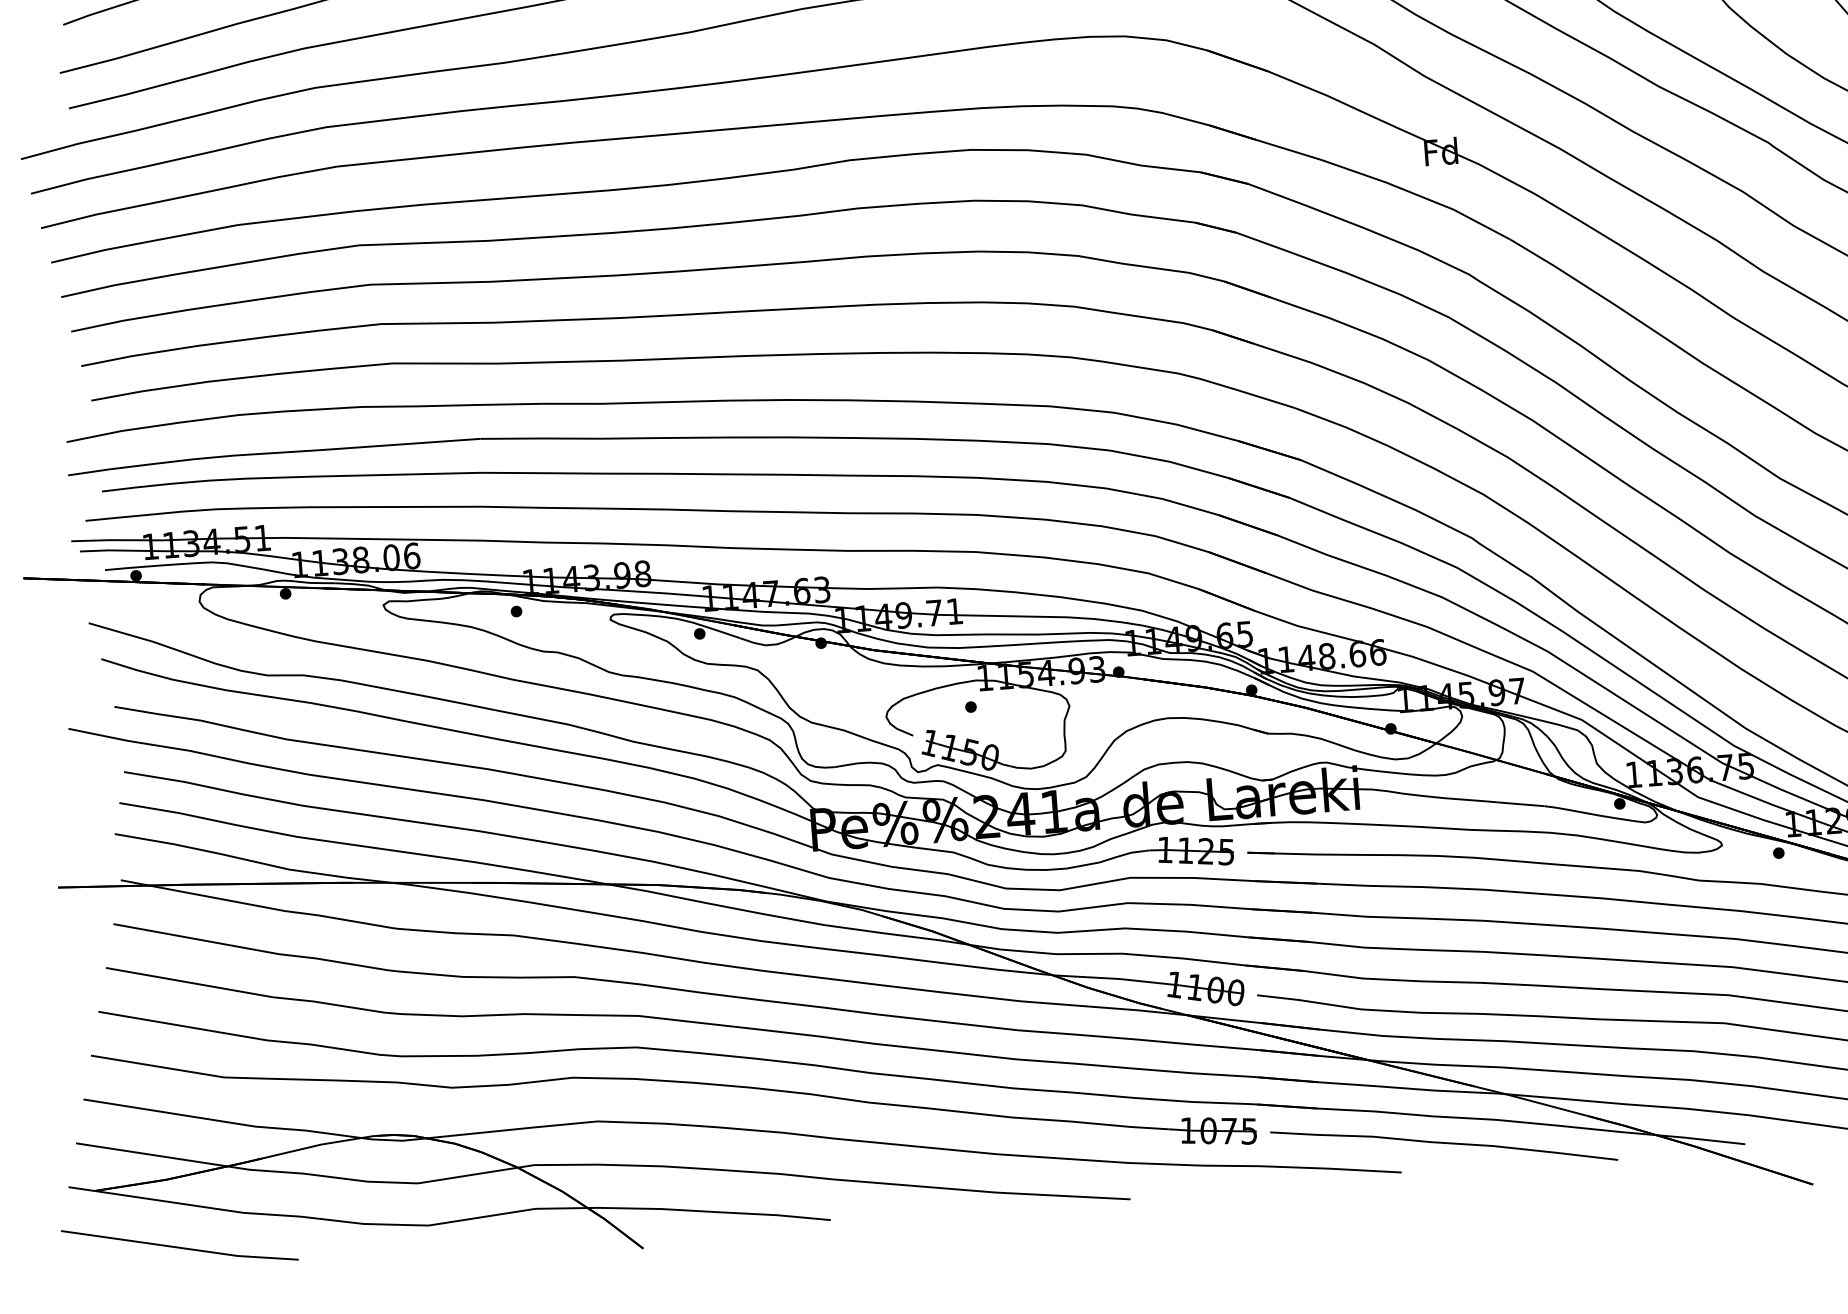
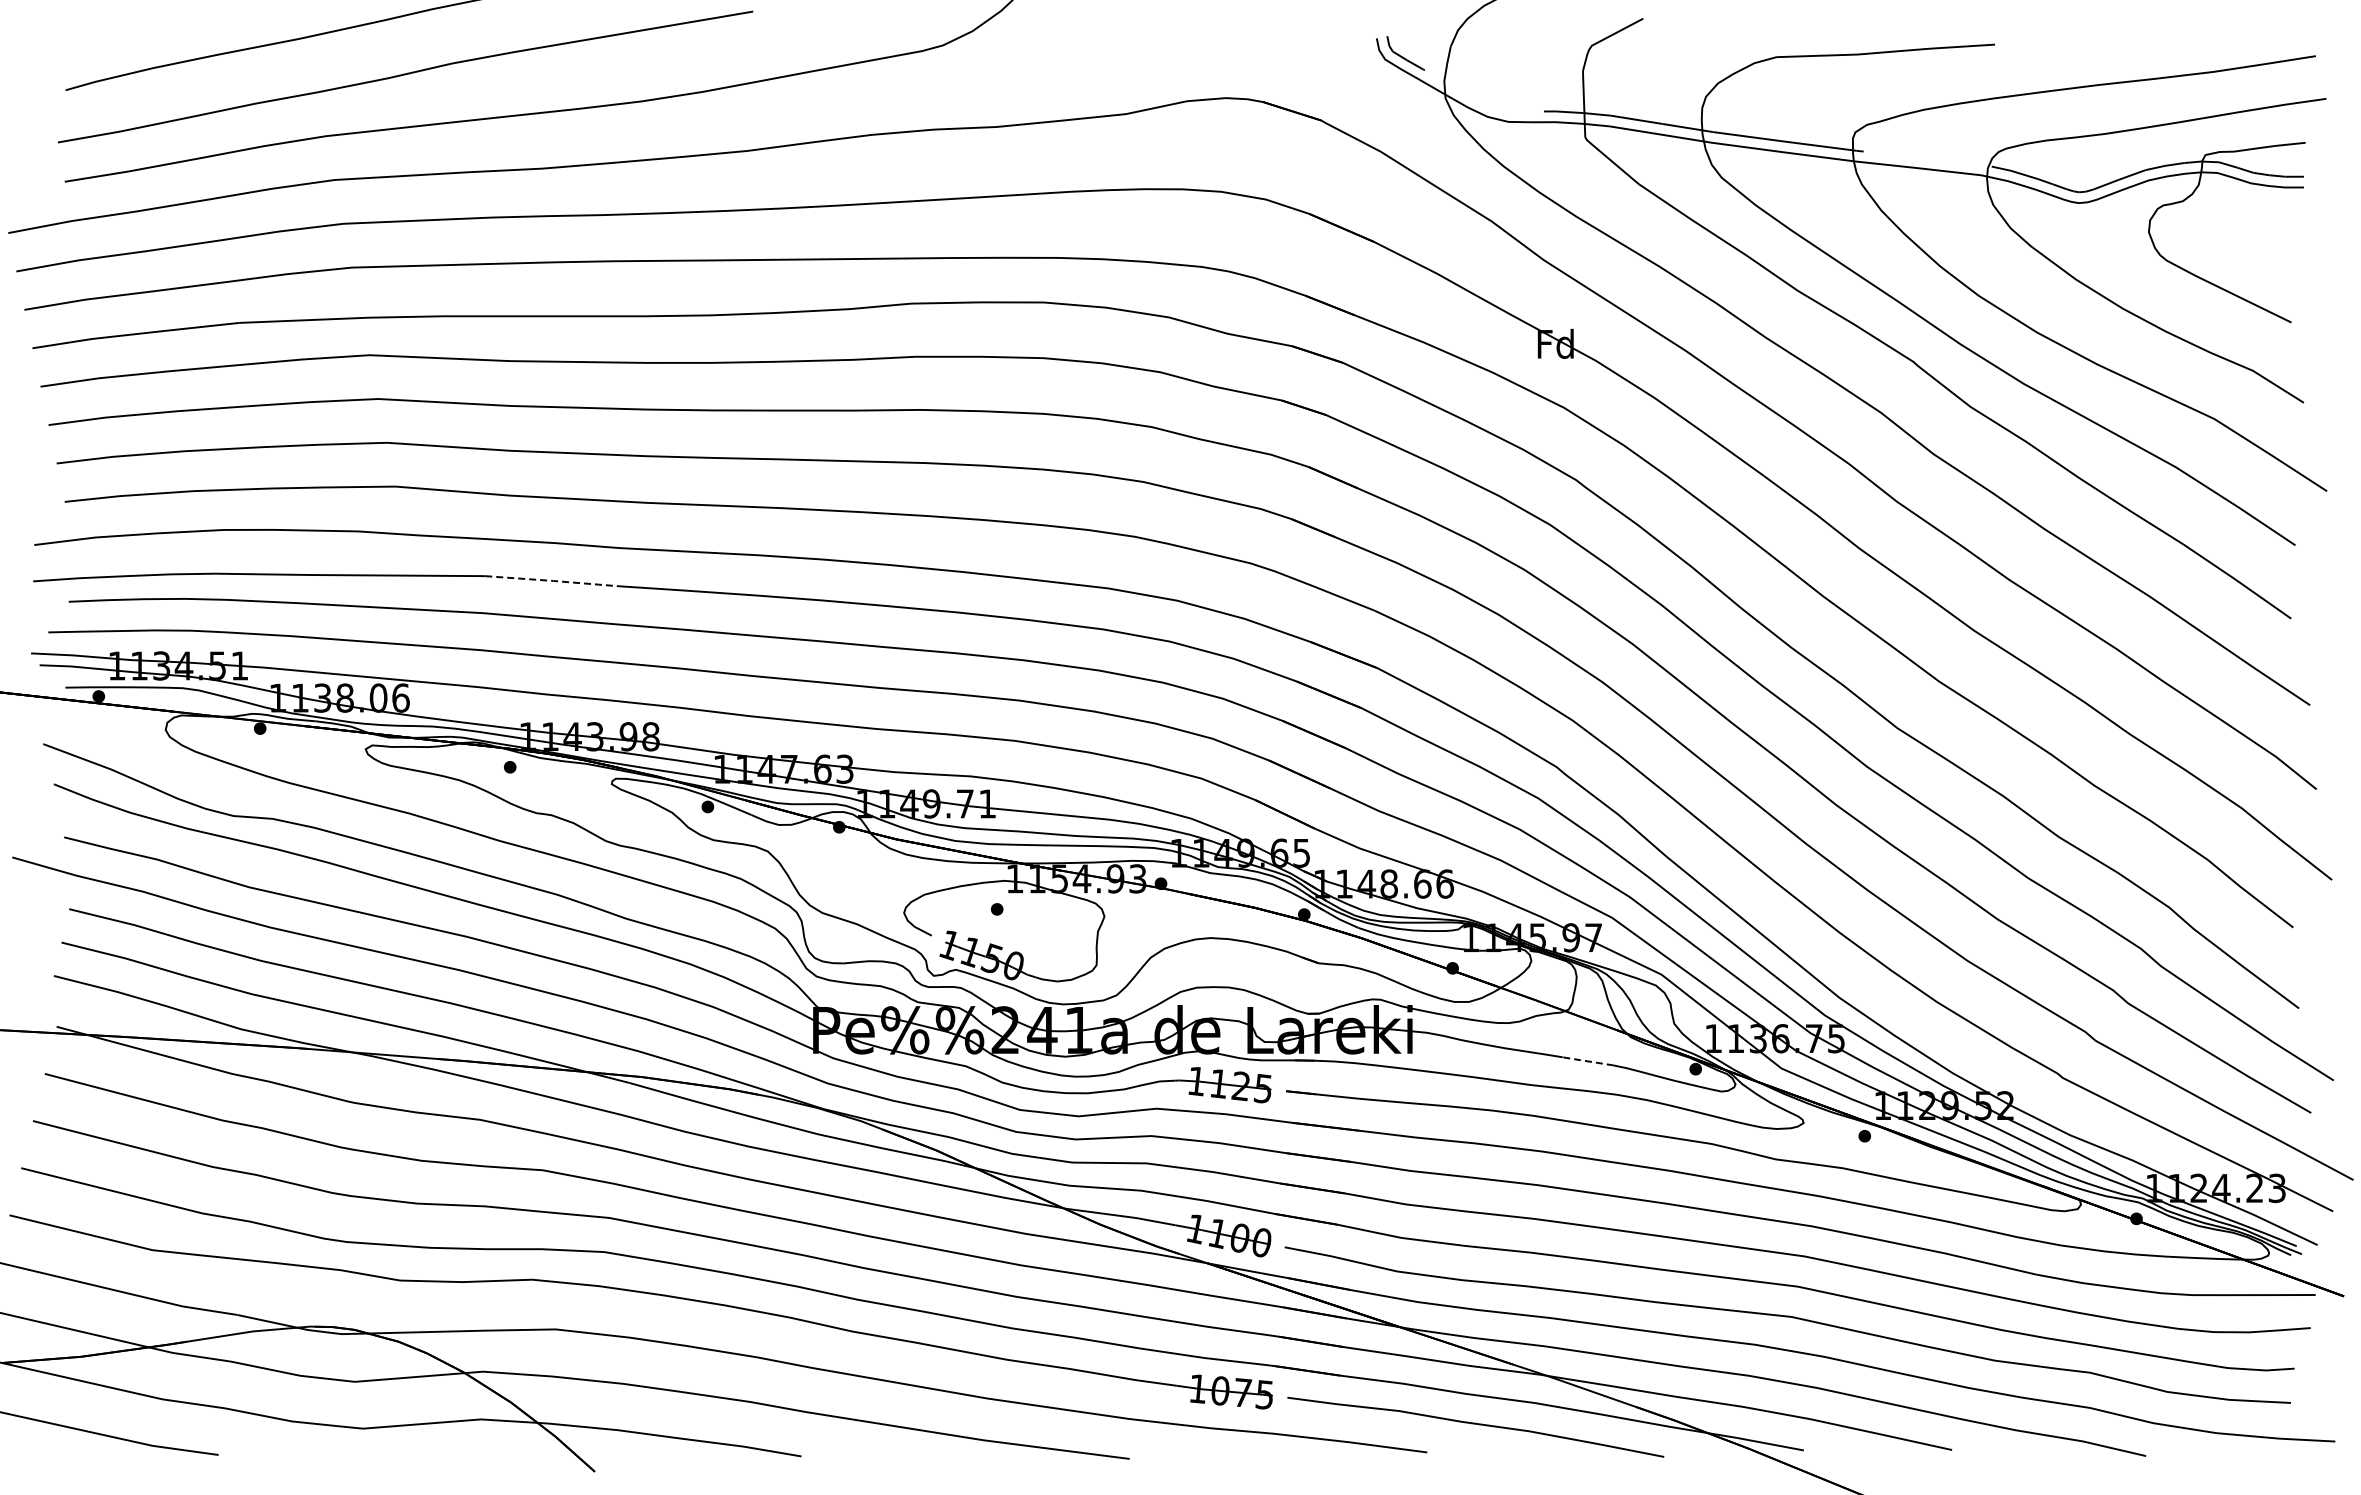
line: (541, 438) -> (551, 580), solid -> dashed
line: (1520, 804) -> (1587, 1061), solid -> dashed

